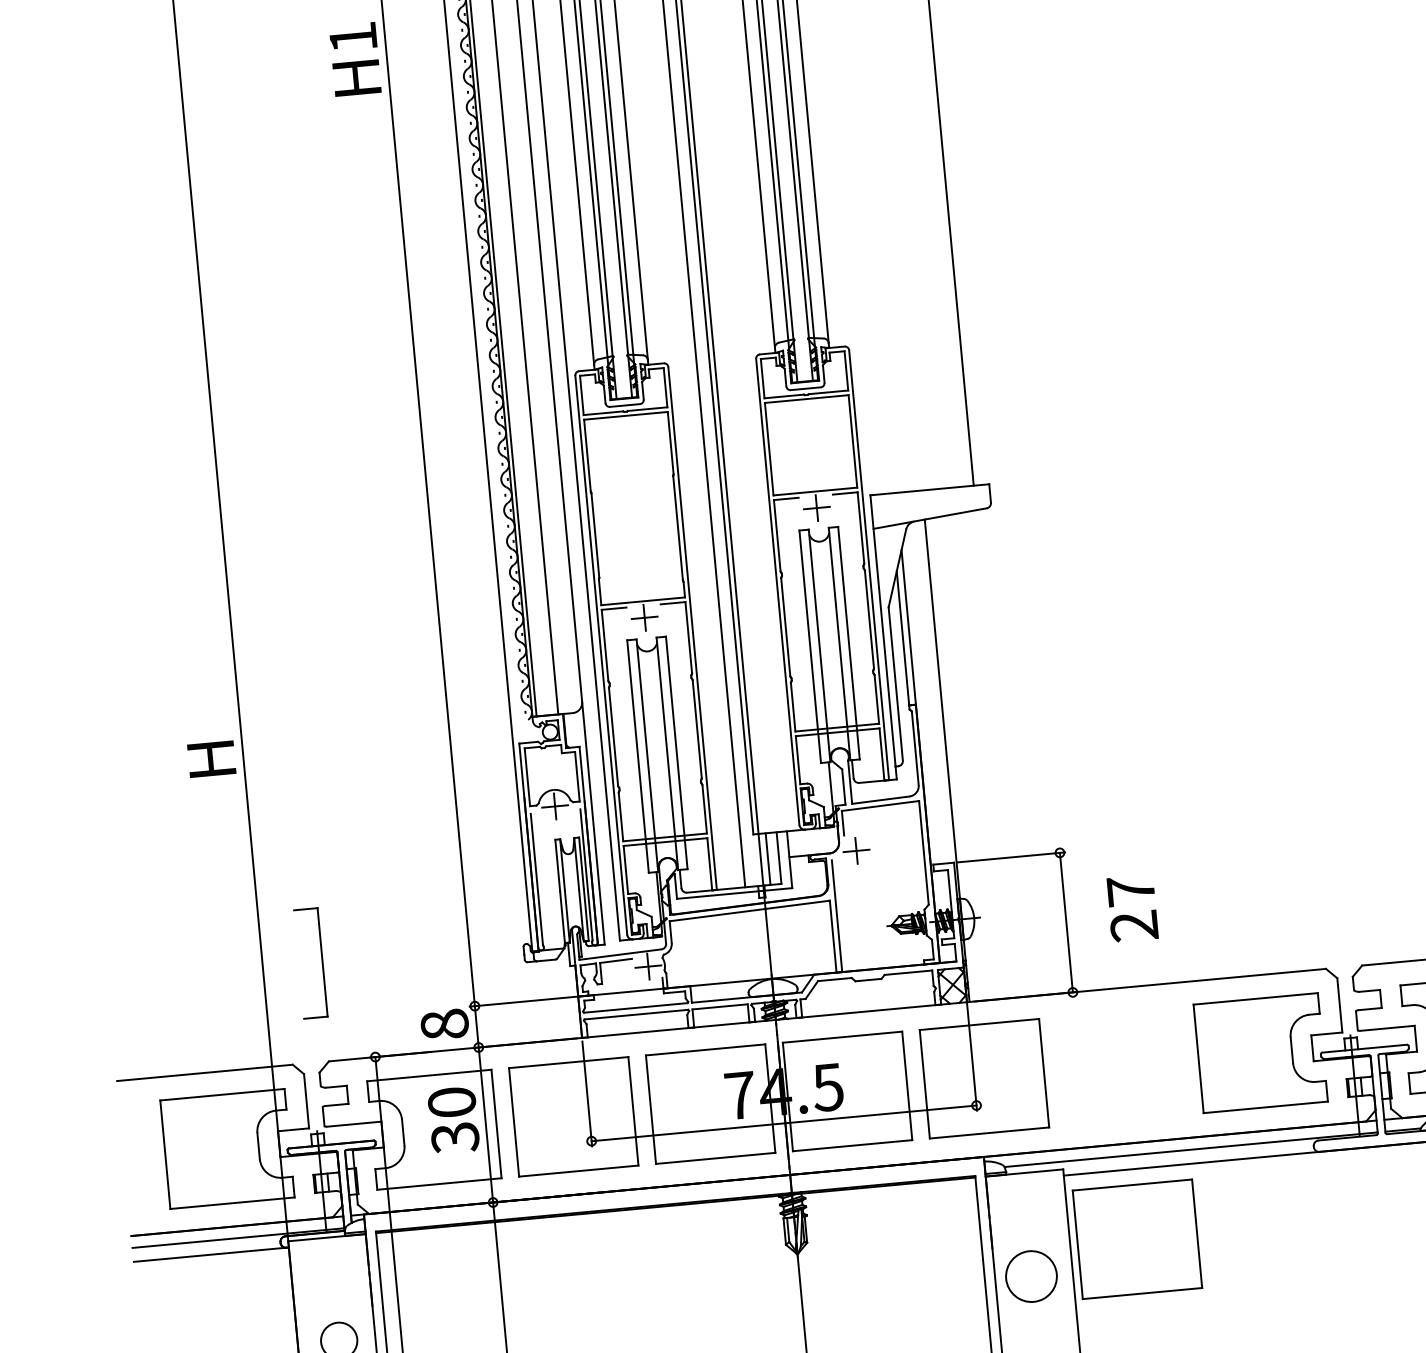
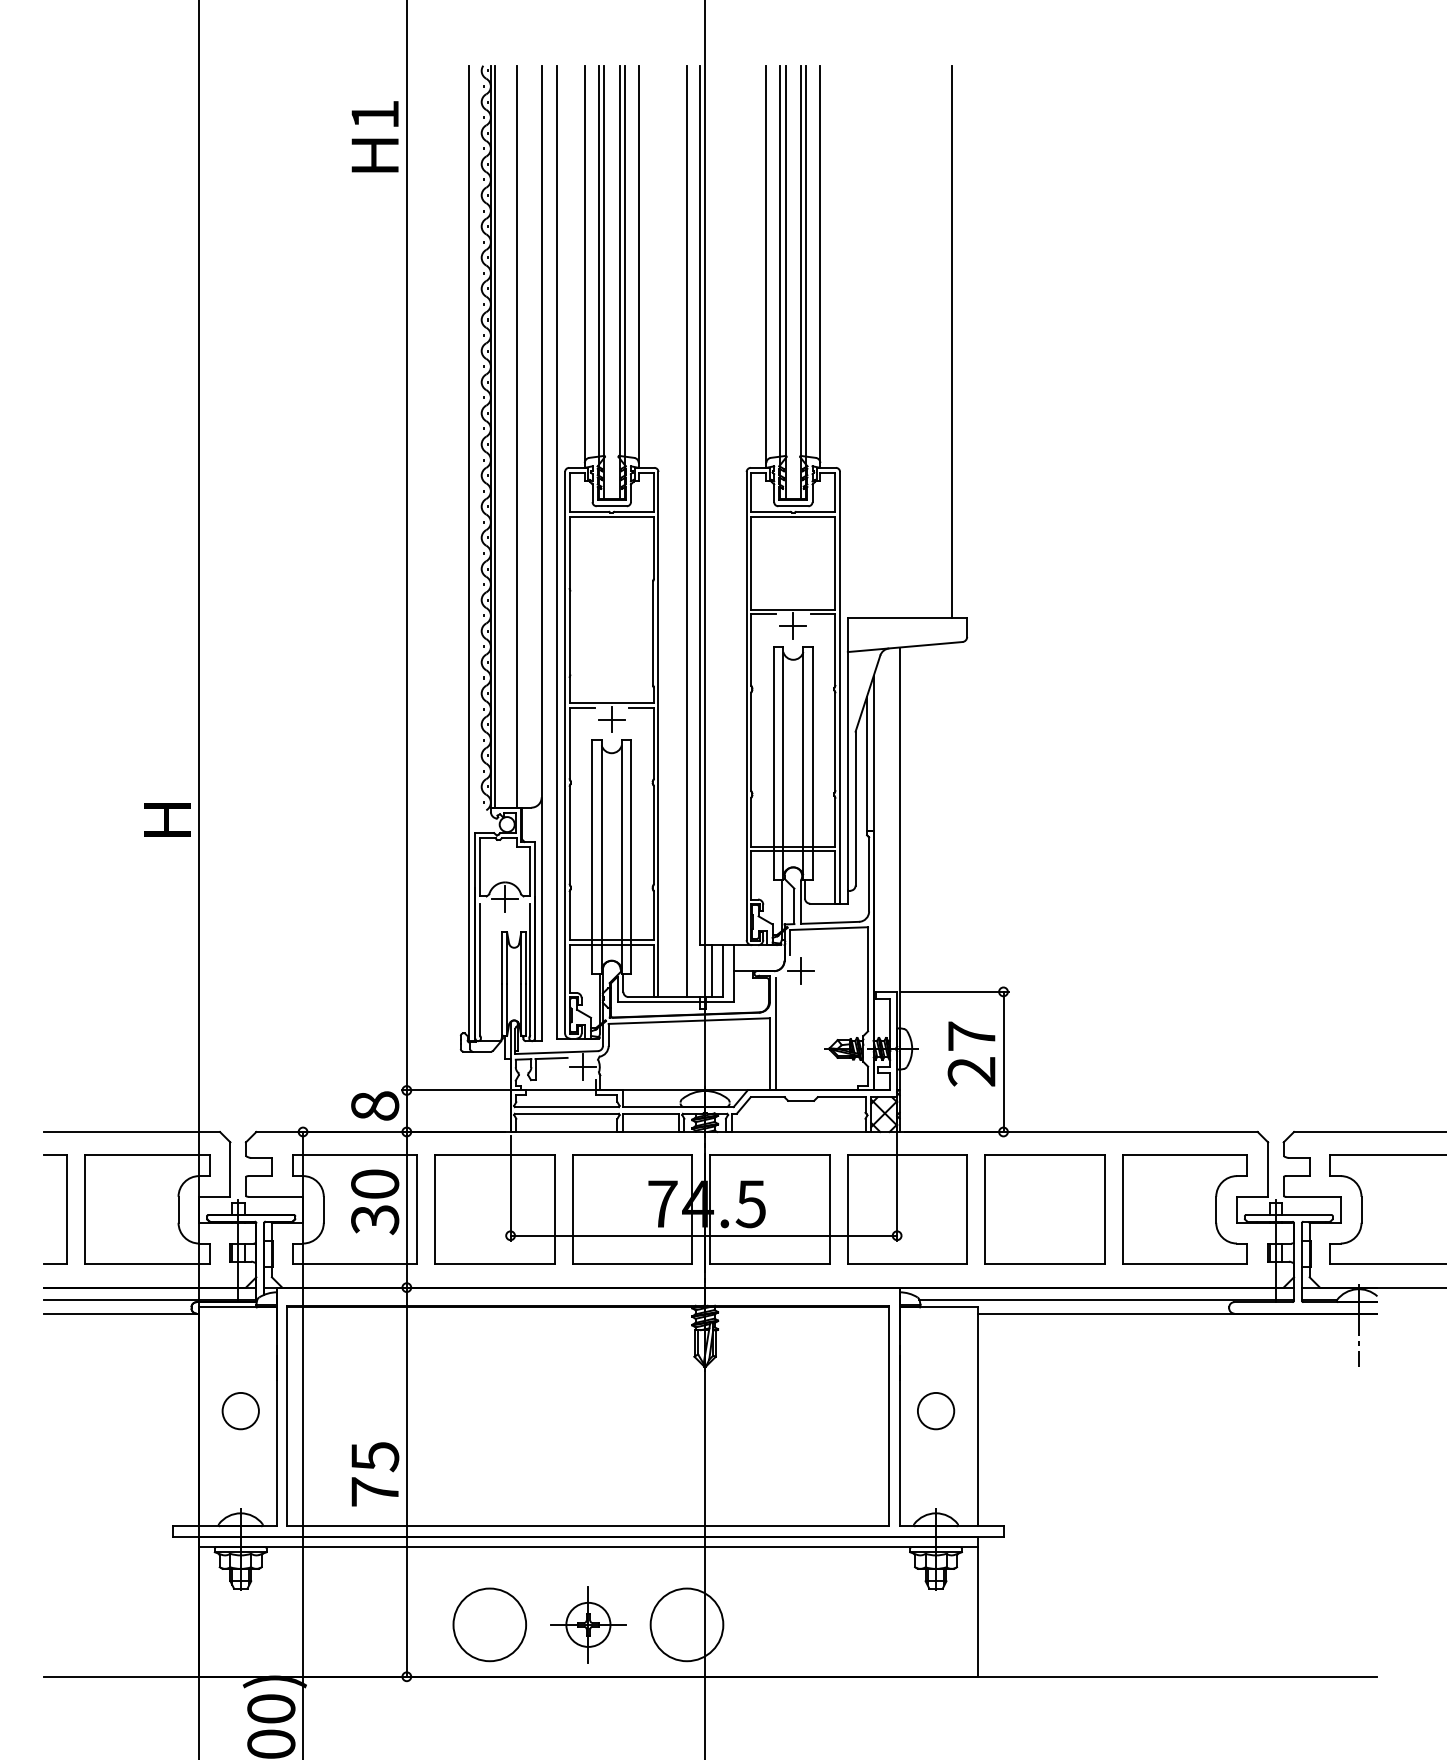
text: (1132, 908) -> (971, 1053), moved
part: (321, 962) -> (66, 1209), moved
part: (1136, 1239) -> (1044, 1209), moved
circle: (1030, 1275) -> (935, 1410), size x0.71

